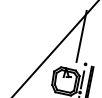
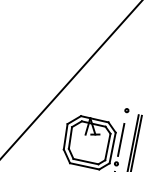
line: (81, 35) -> (119, 56), removed

